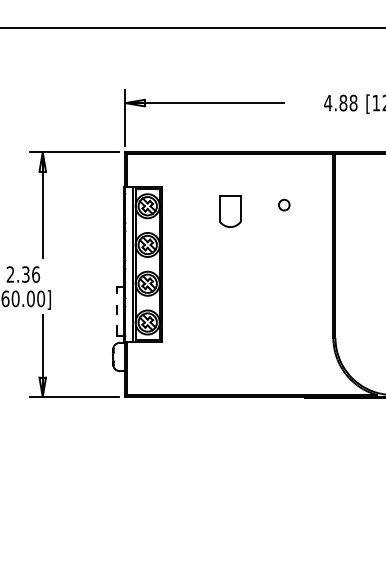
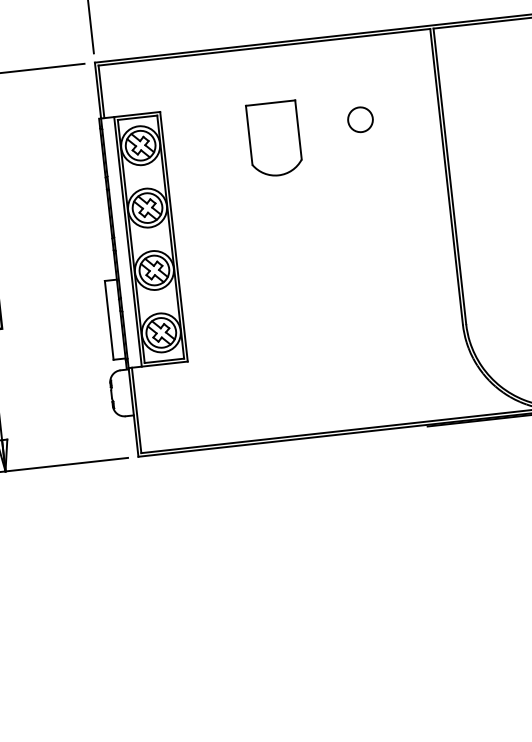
circle: (283, 204) -> (358, 118), size x1.43
part: (230, 211) -> (274, 139), size x1.43
line: (116, 310) -> (108, 319), dashed -> solid

